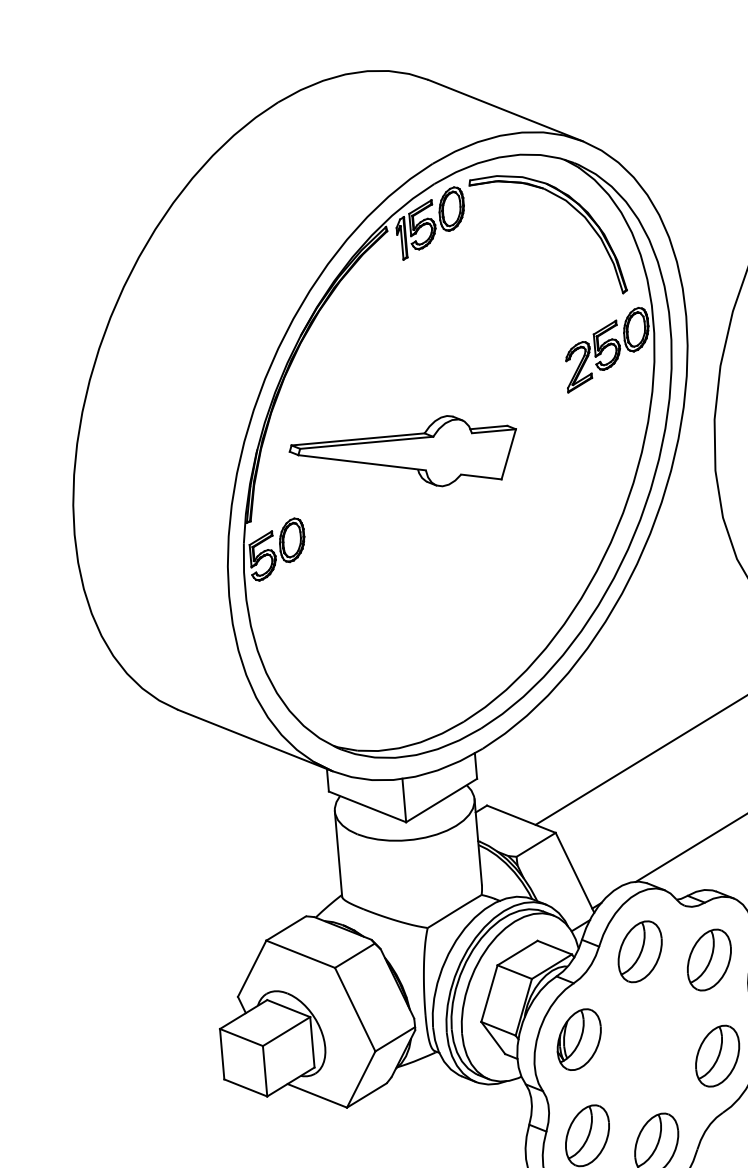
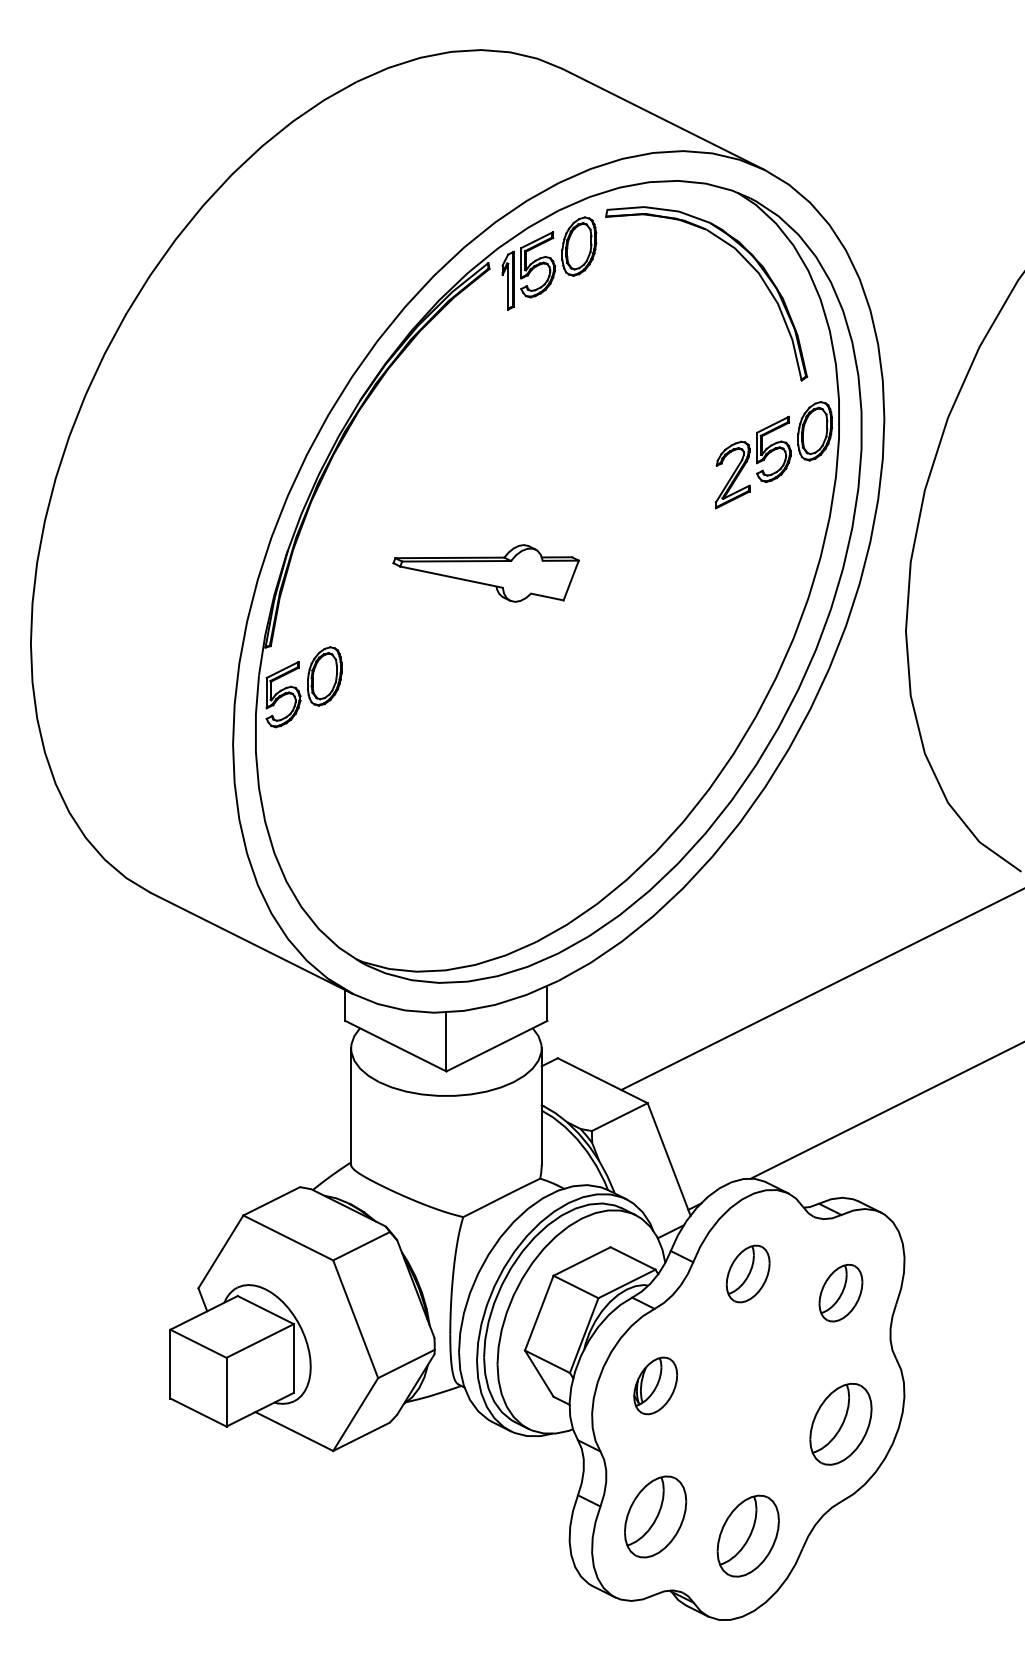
part: (403, 454) -> (485, 573), size x0.6
part: (639, 951) -> (747, 1273), size x0.7
part: (709, 959) -> (840, 1292), size x0.7
part: (579, 1039) -> (655, 1385), size x0.7

